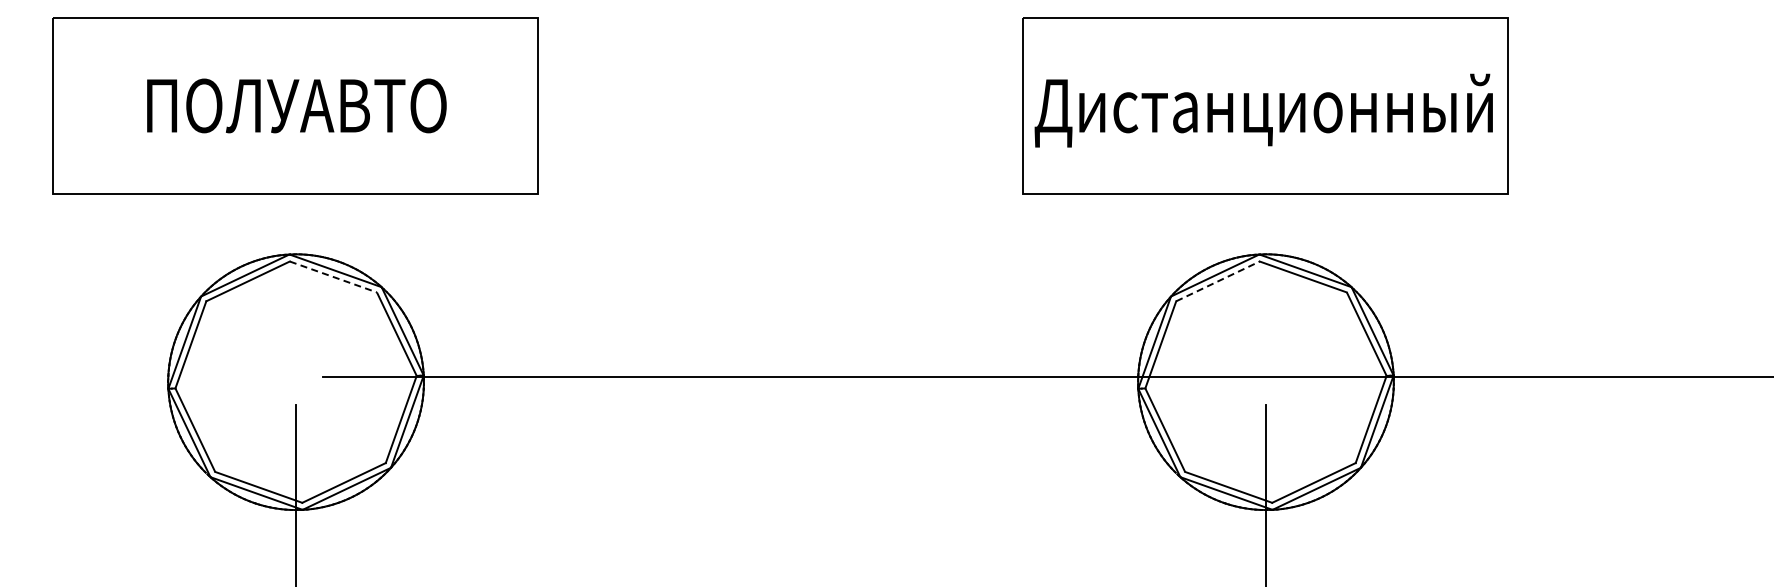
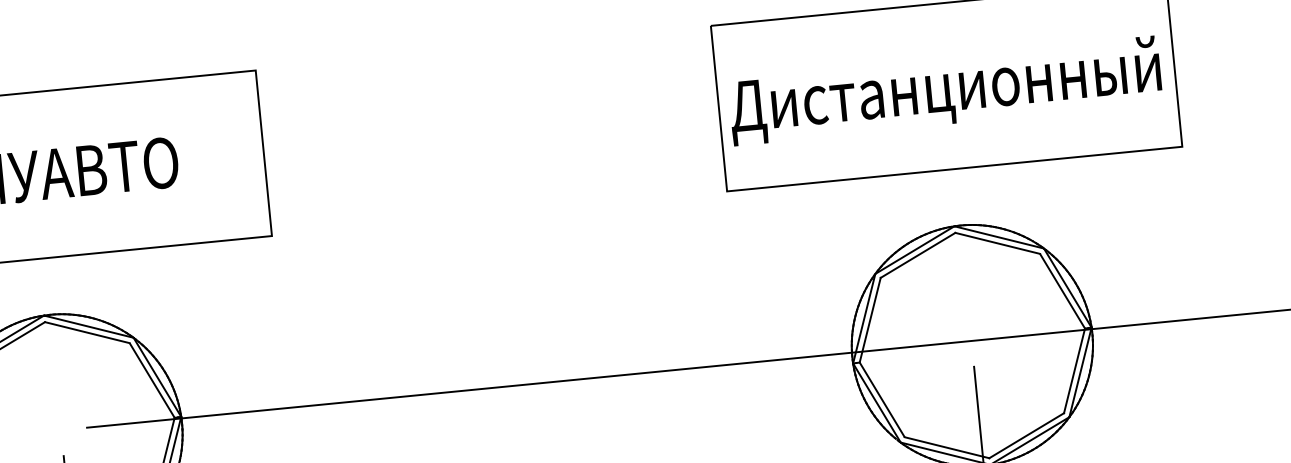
line: (333, 277) -> (87, 333), dashed -> solid
line: (1218, 281) -> (918, 255), dashed -> solid

